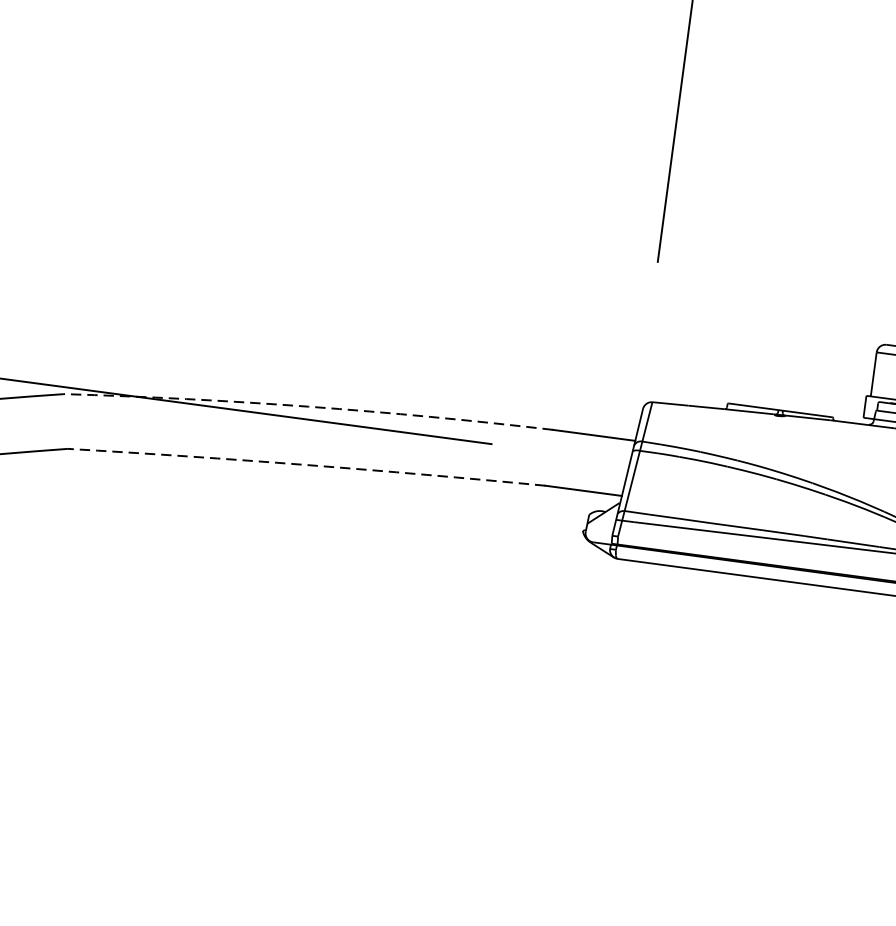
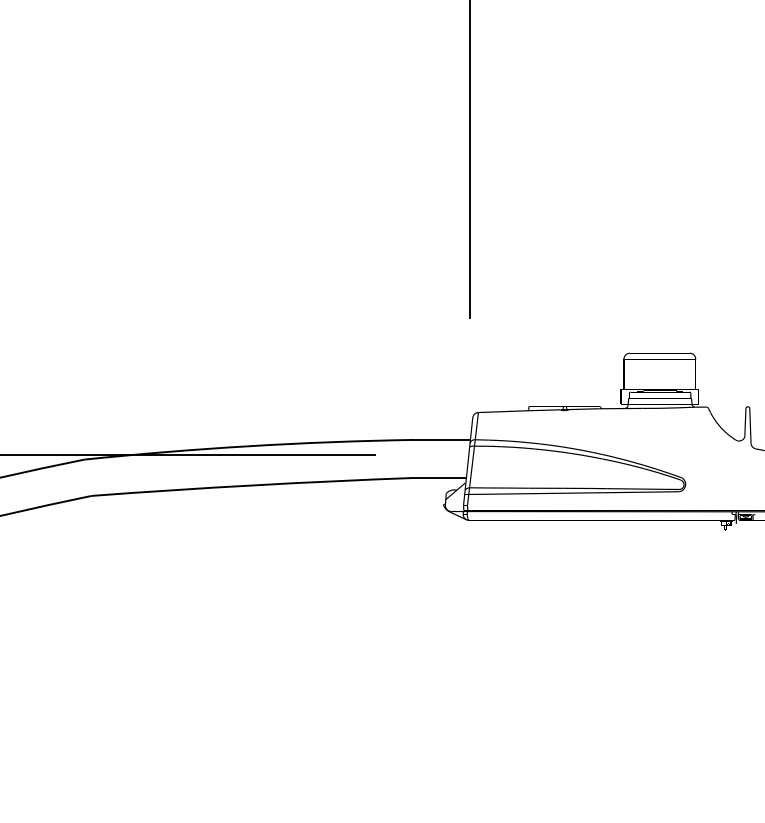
arc: (309, 407) -> (249, 446), dashed -> solid
arc: (306, 465) -> (252, 485), dashed -> solid

